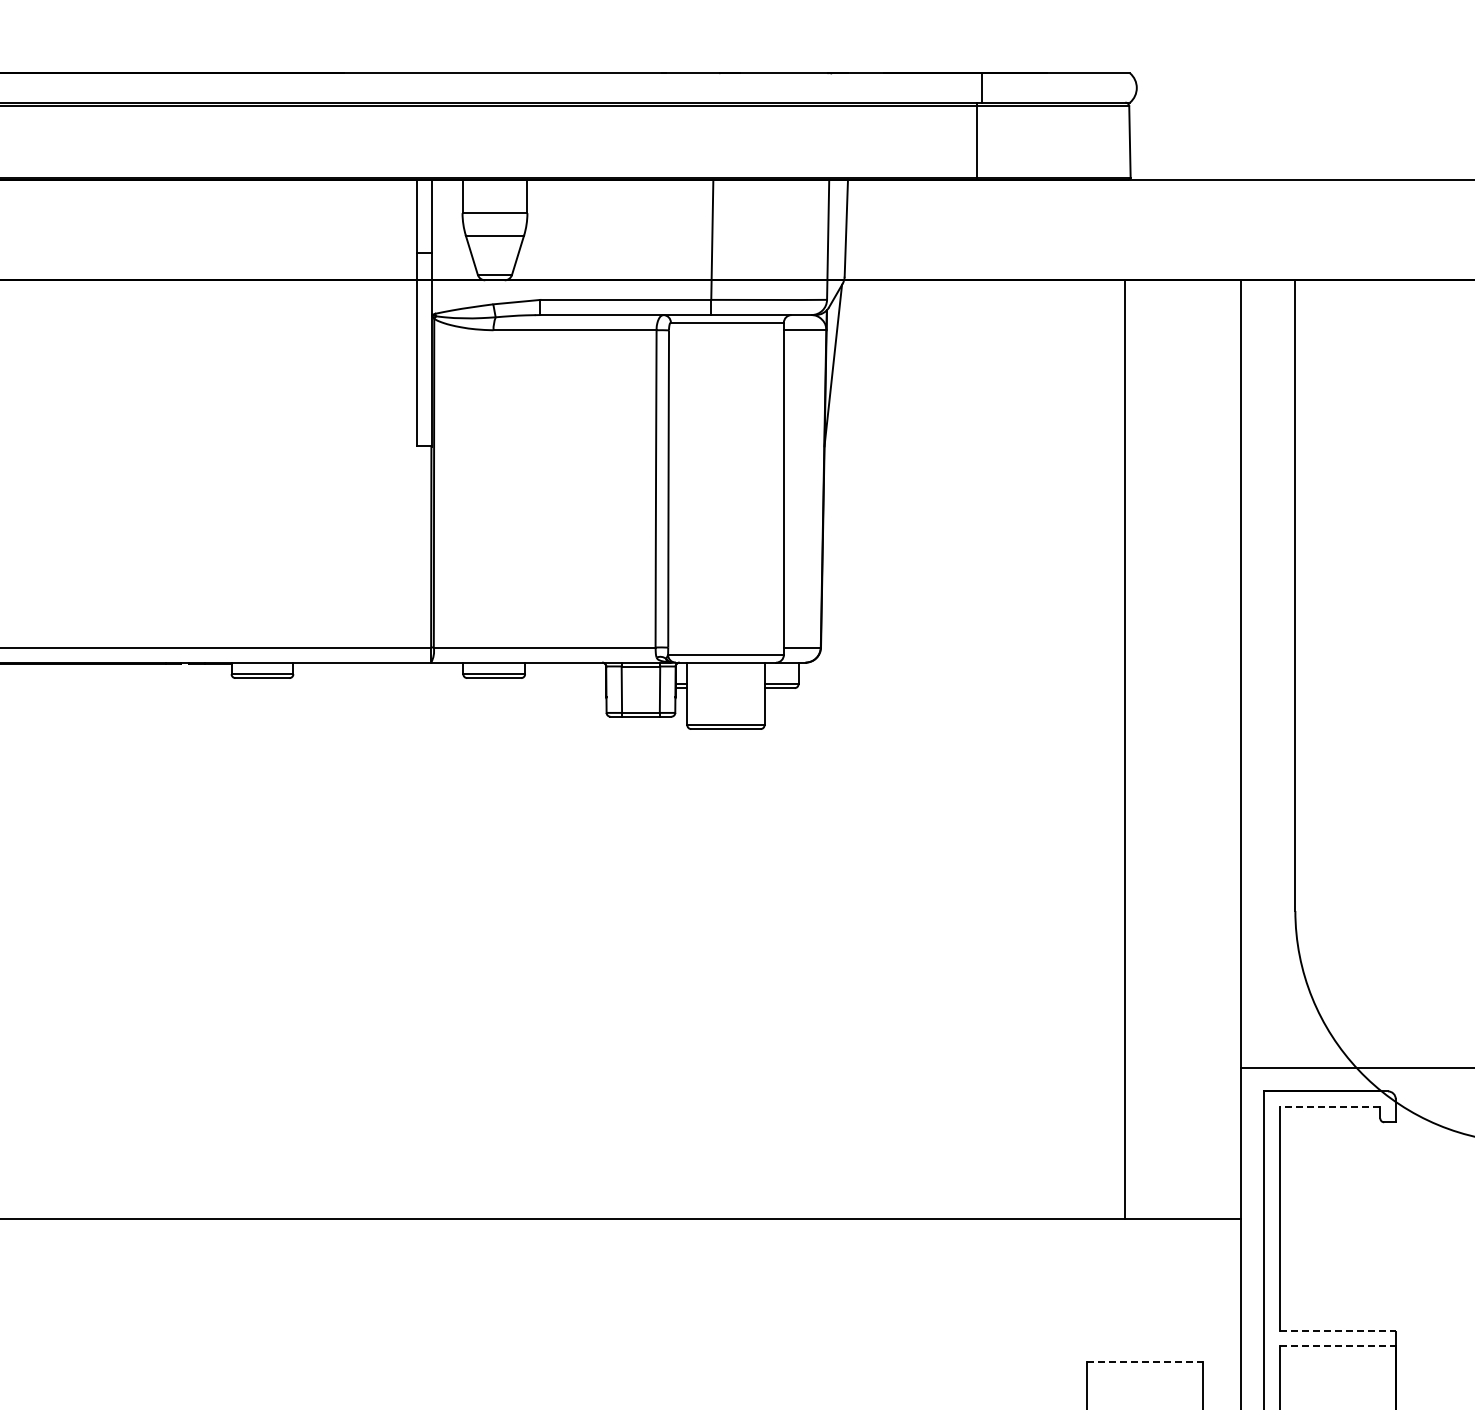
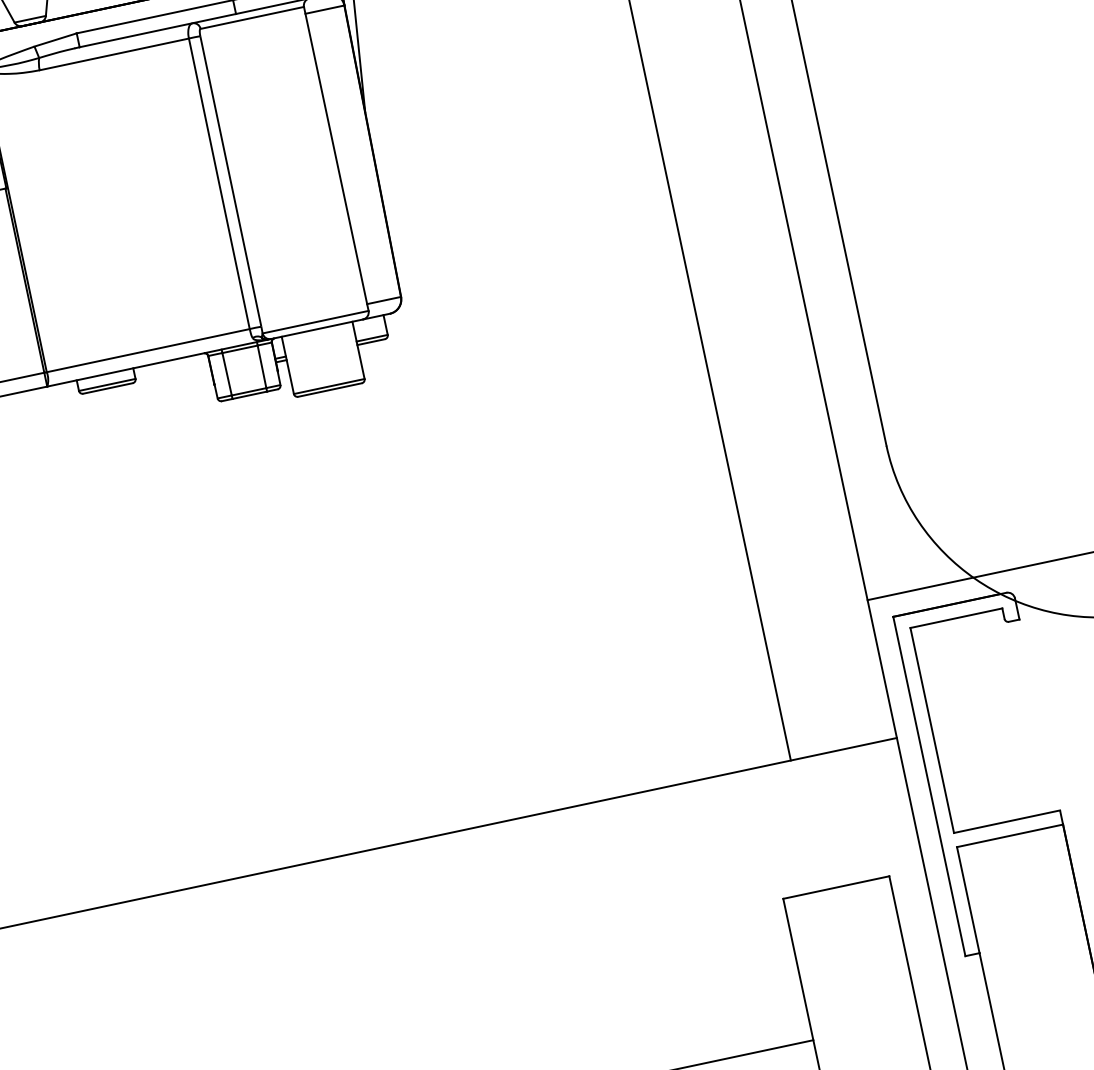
line: (1329, 1106) -> (955, 618), dashed -> solid
line: (1337, 1330) -> (1006, 821), dashed -> solid
line: (1337, 1346) -> (1009, 836), dashed -> solid
line: (1144, 1361) -> (836, 887), dashed -> solid

